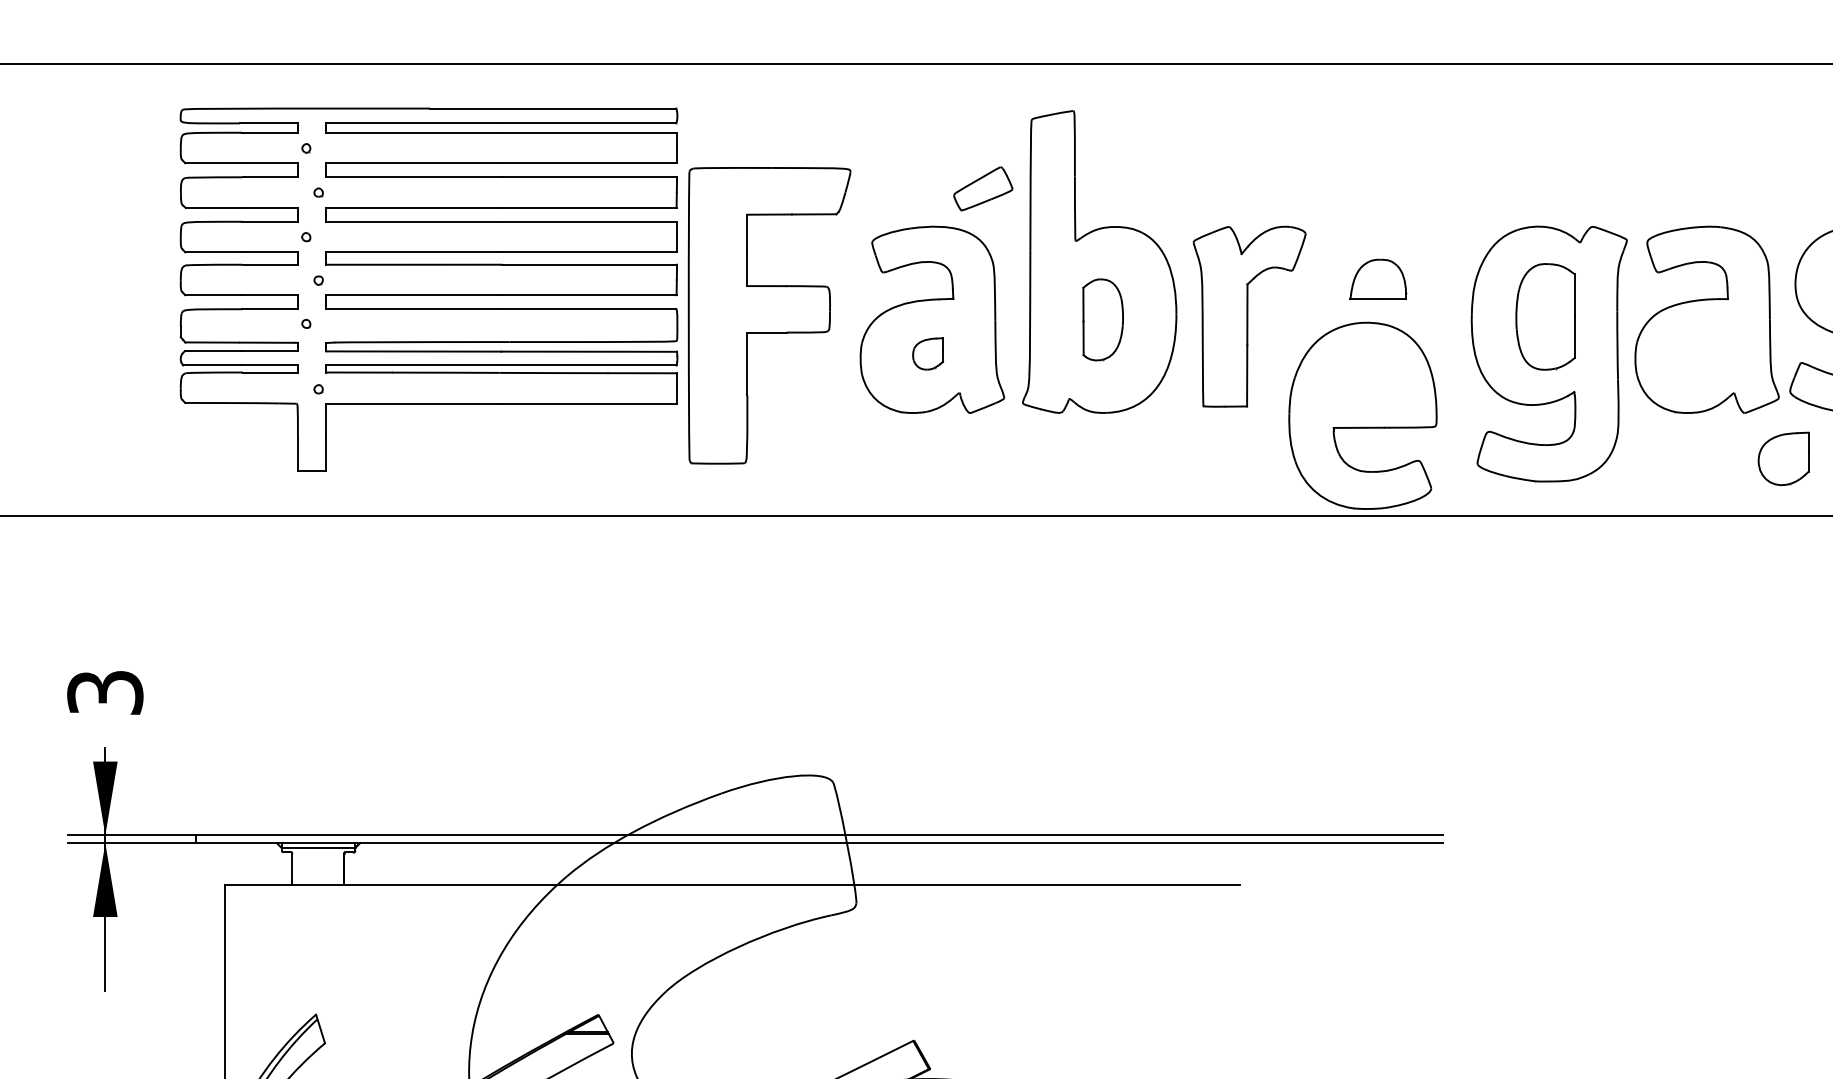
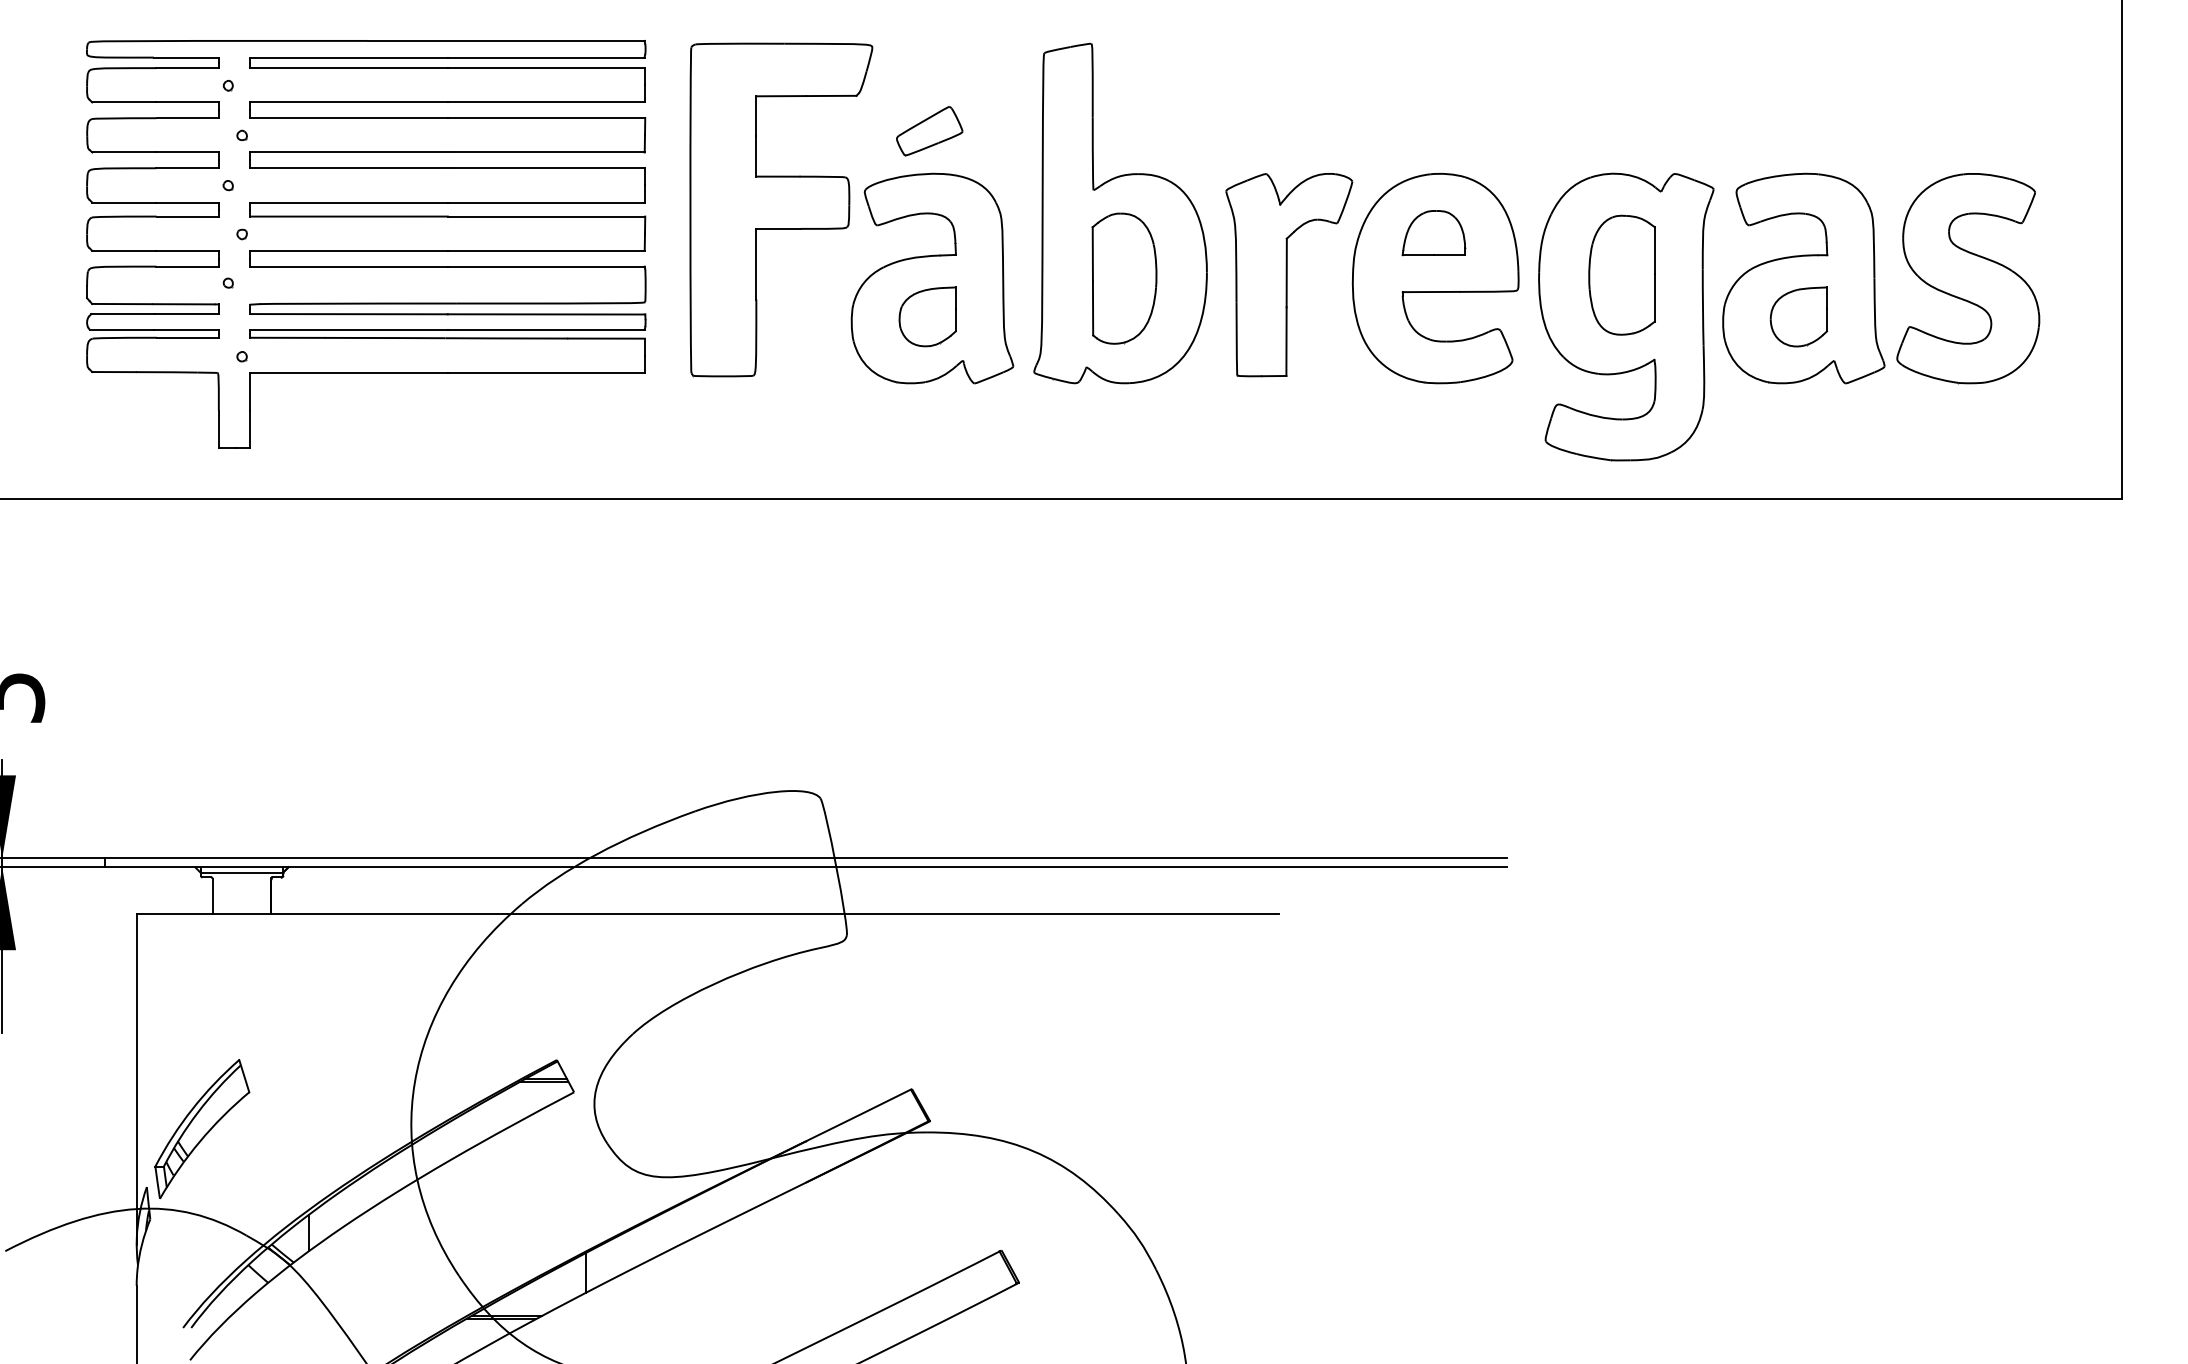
part: (983, 189) -> (929, 131), moved
part: (769, 315) -> (781, 209), moved
part: (1103, 319) -> (1124, 278), size x1.43
part: (928, 353) -> (927, 316), size x1.67
part: (1362, 415) -> (1435, 278), moved
part: (1783, 458) -> (1798, 316), moved

